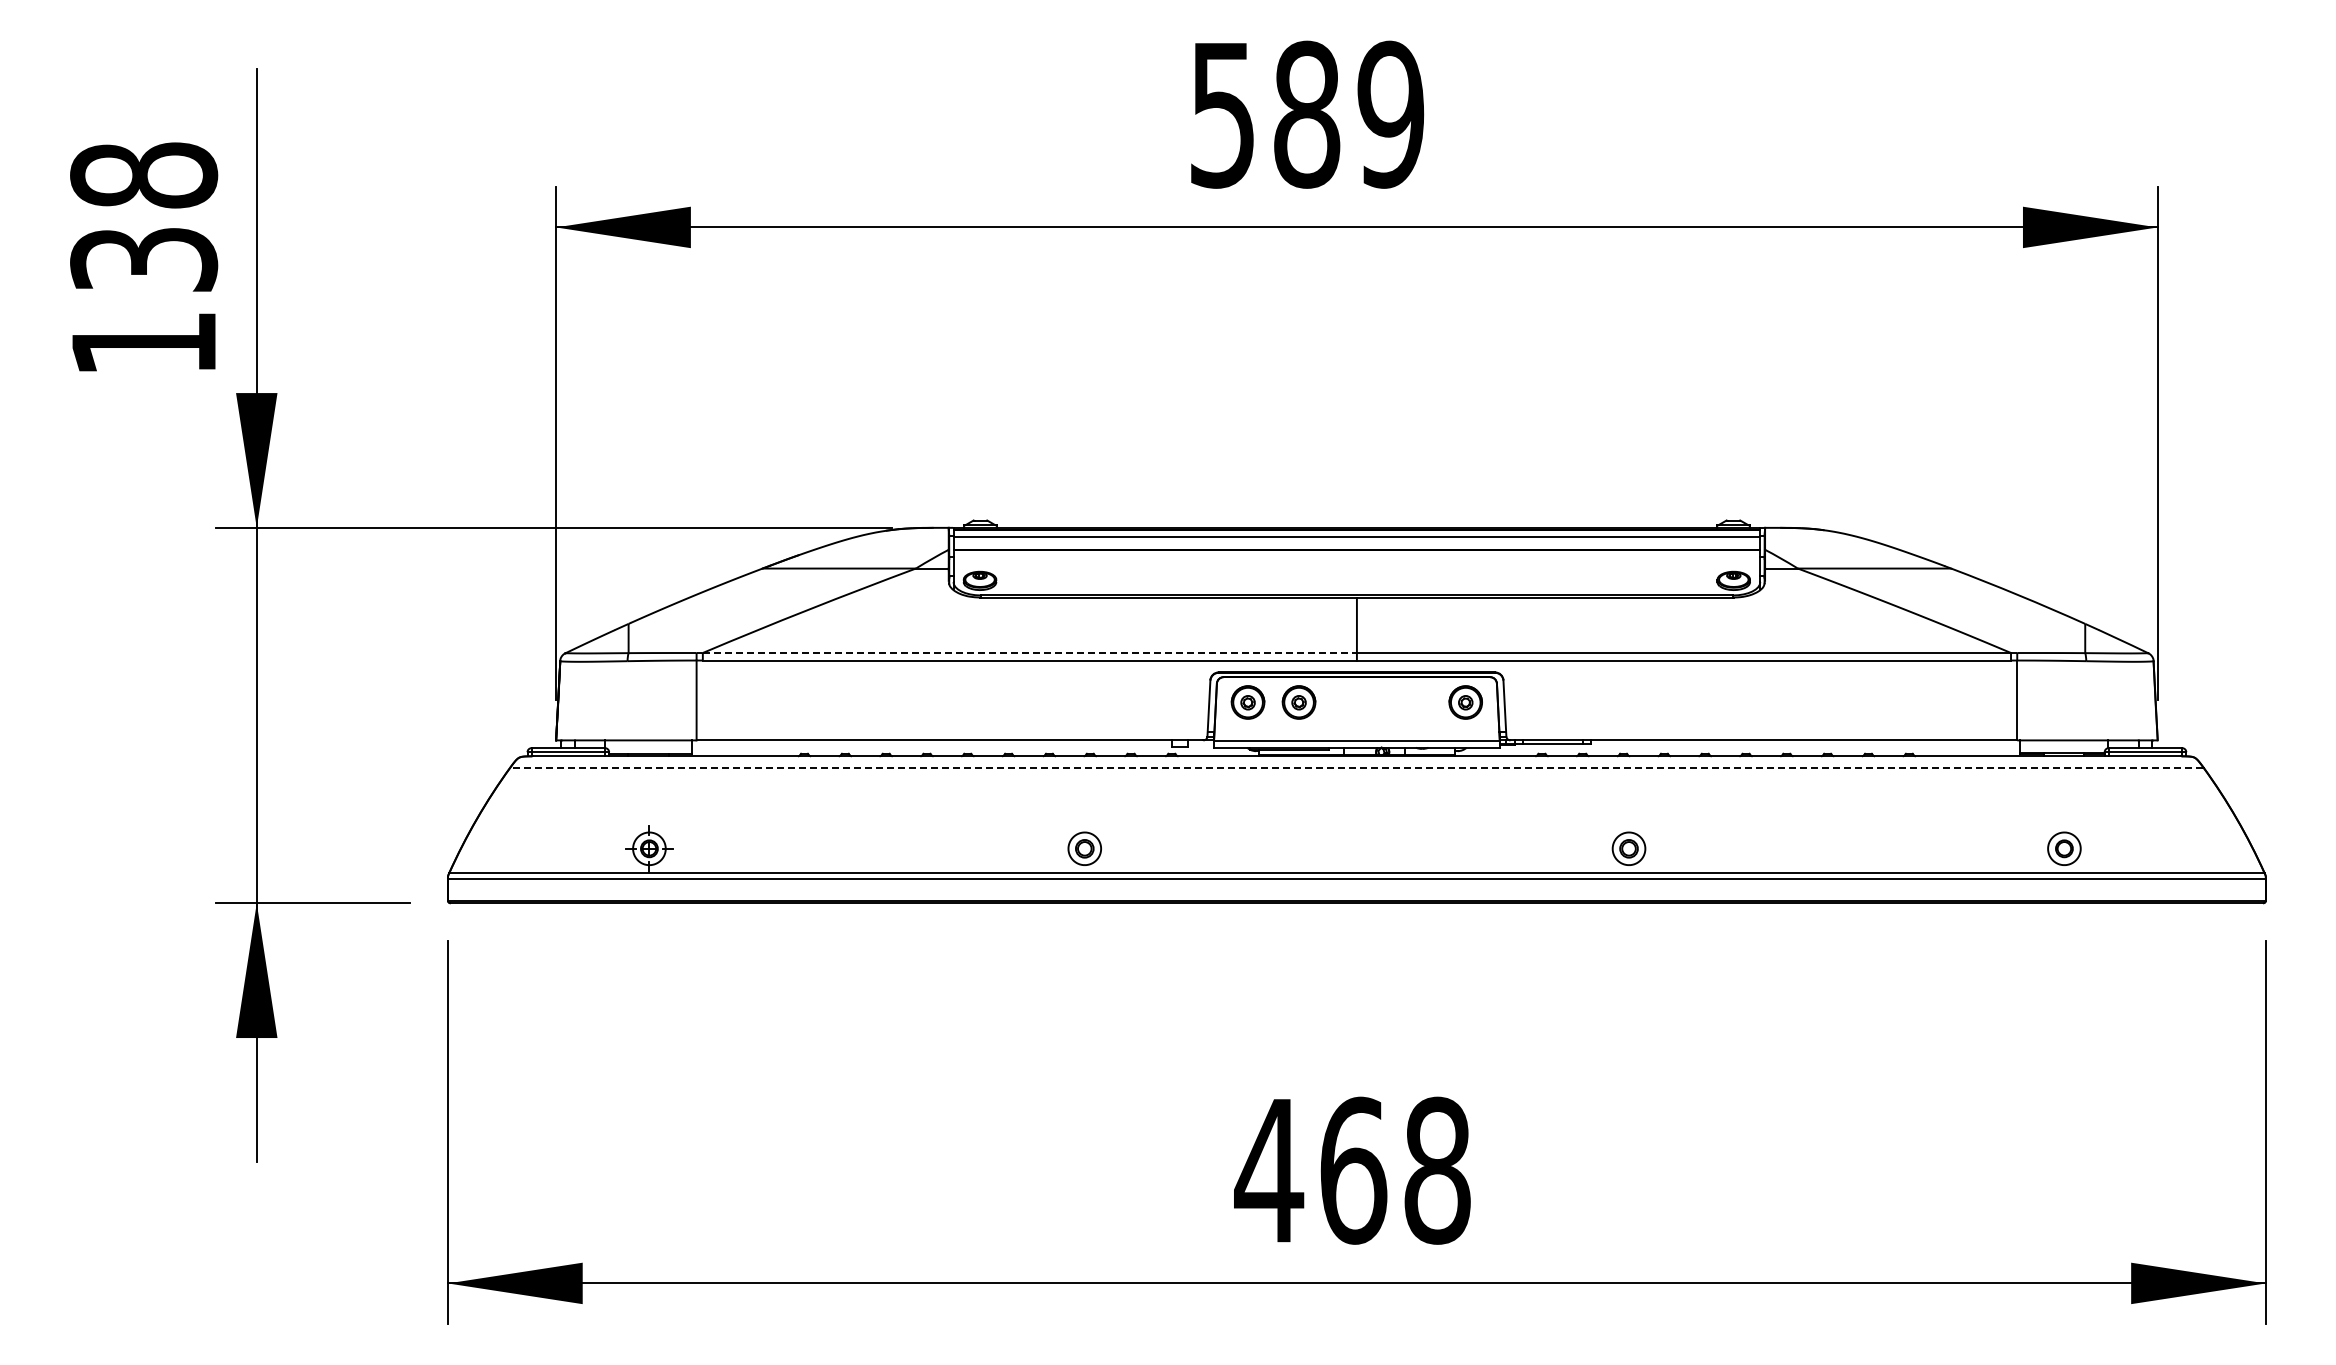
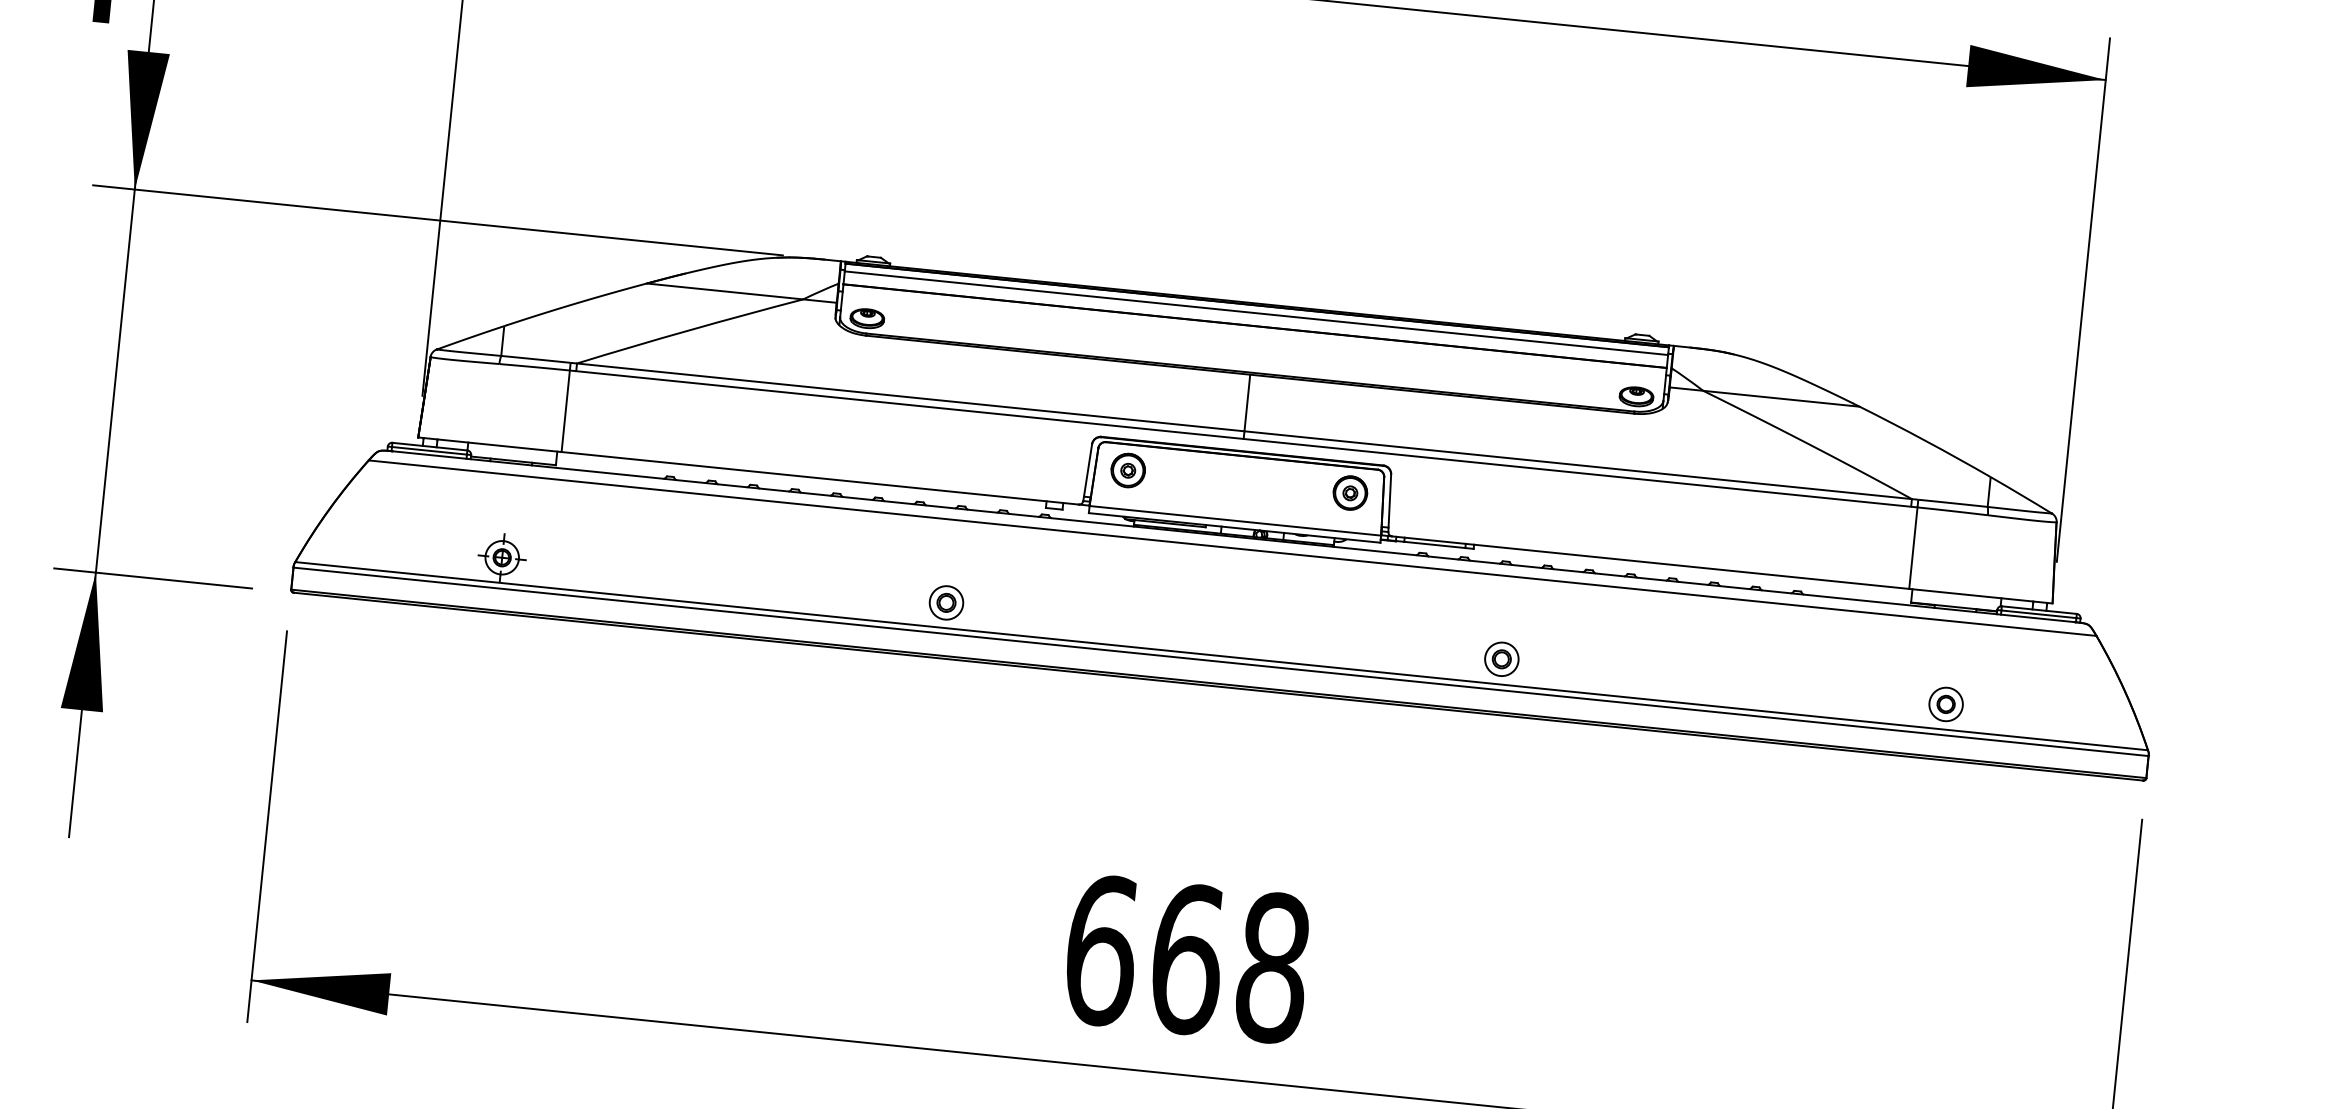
line: (1030, 653) -> (911, 397), dashed -> solid
part: (1298, 702) -> (1179, 475), removed
line: (1356, 767) -> (1232, 548), dashed -> solid
text: (1269, 1170) -> (1101, 950), 468 -> 668

